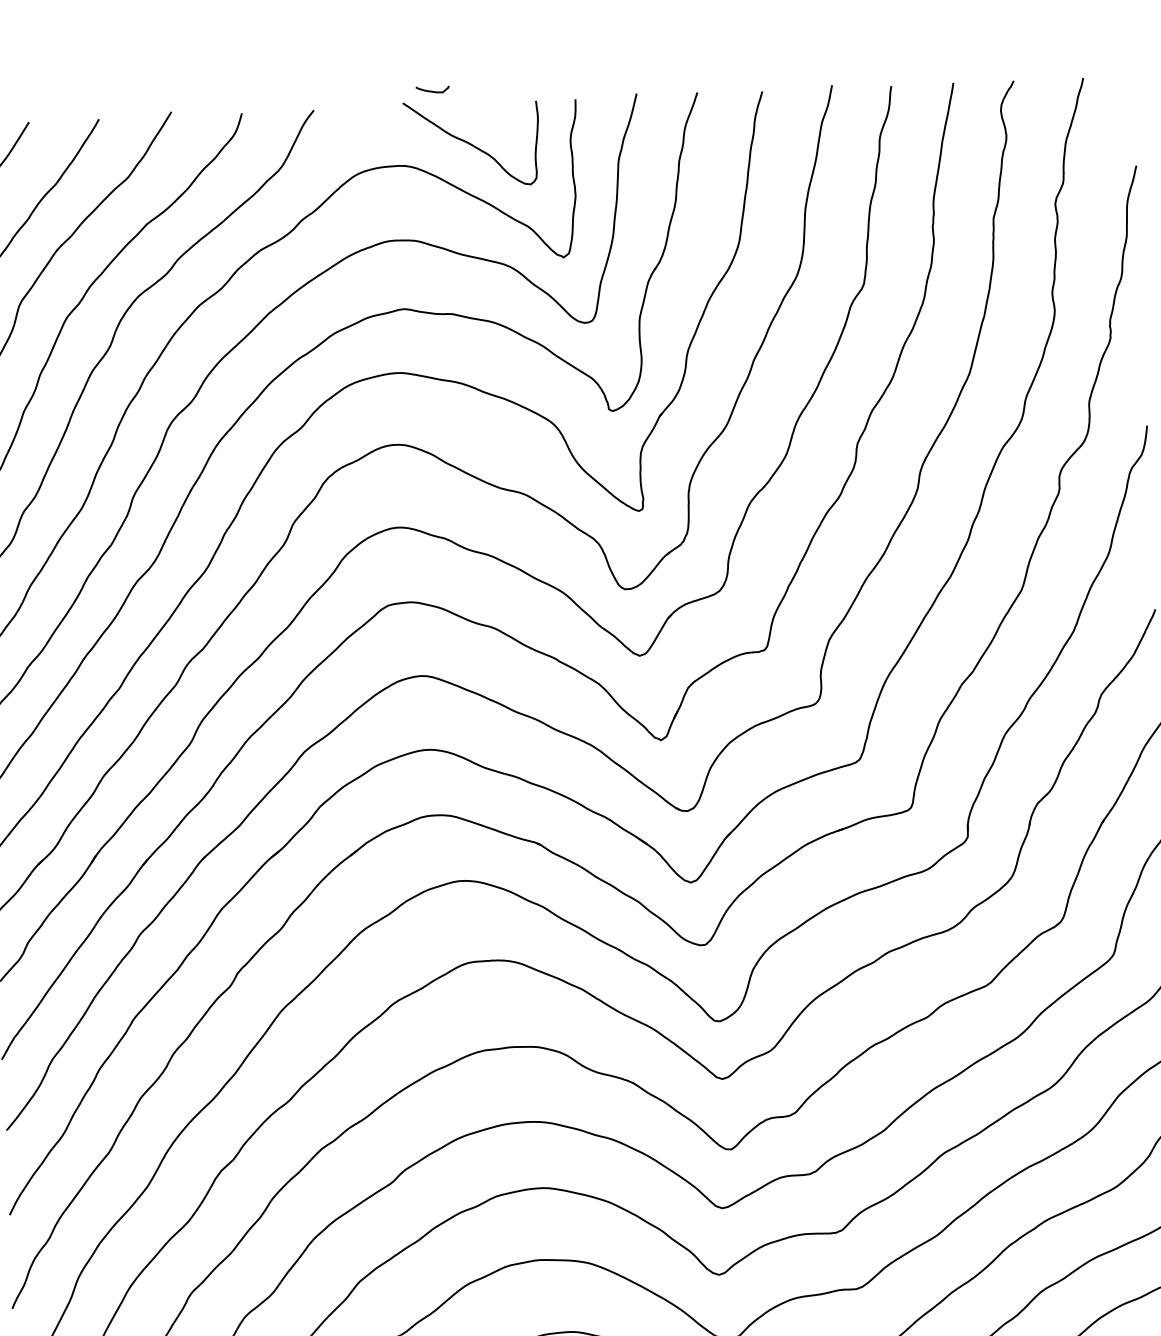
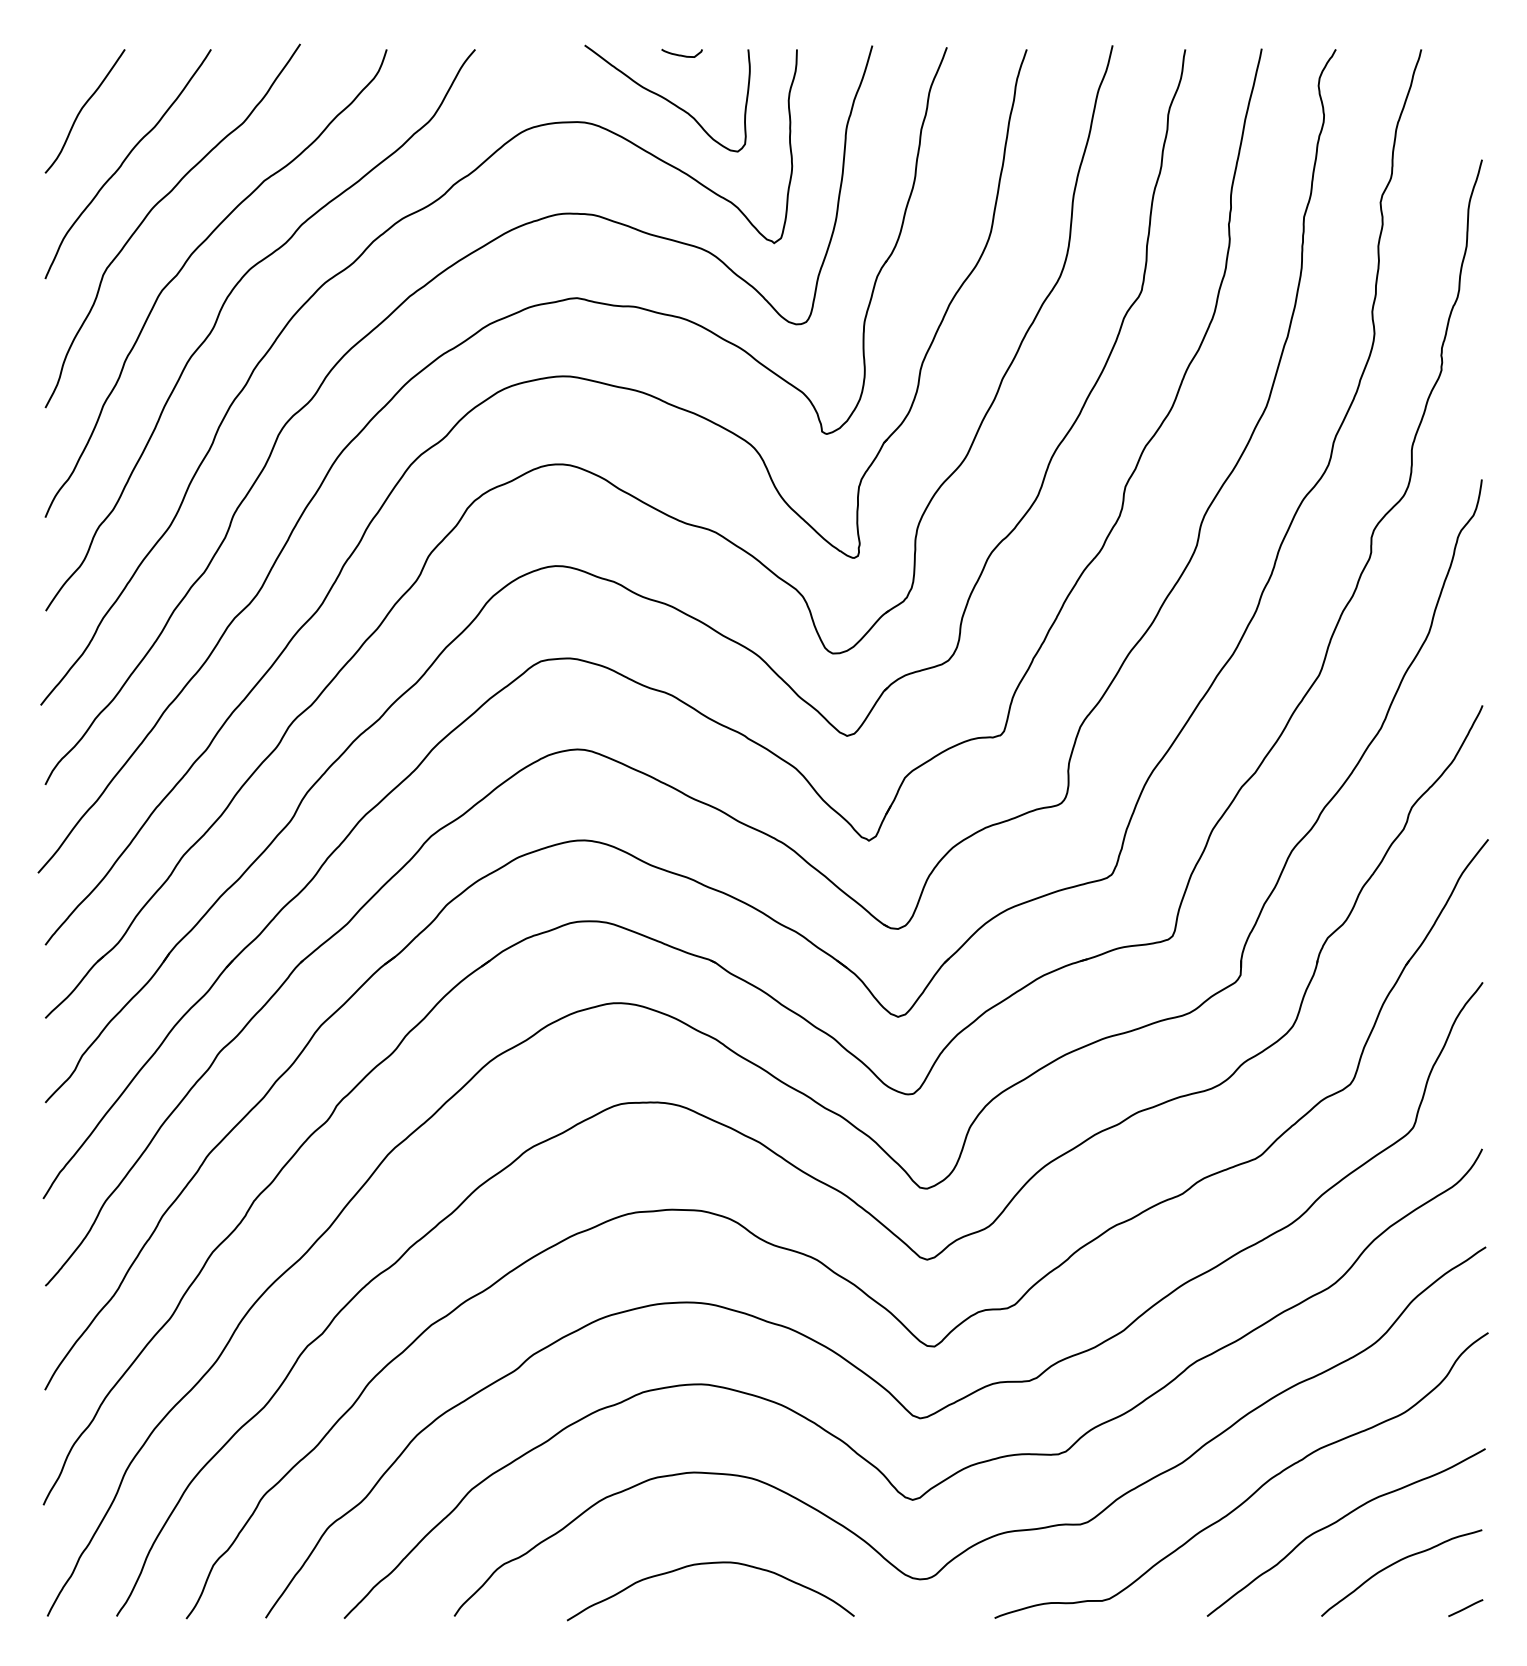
curve: (432, 90) -> (681, 54), moved

